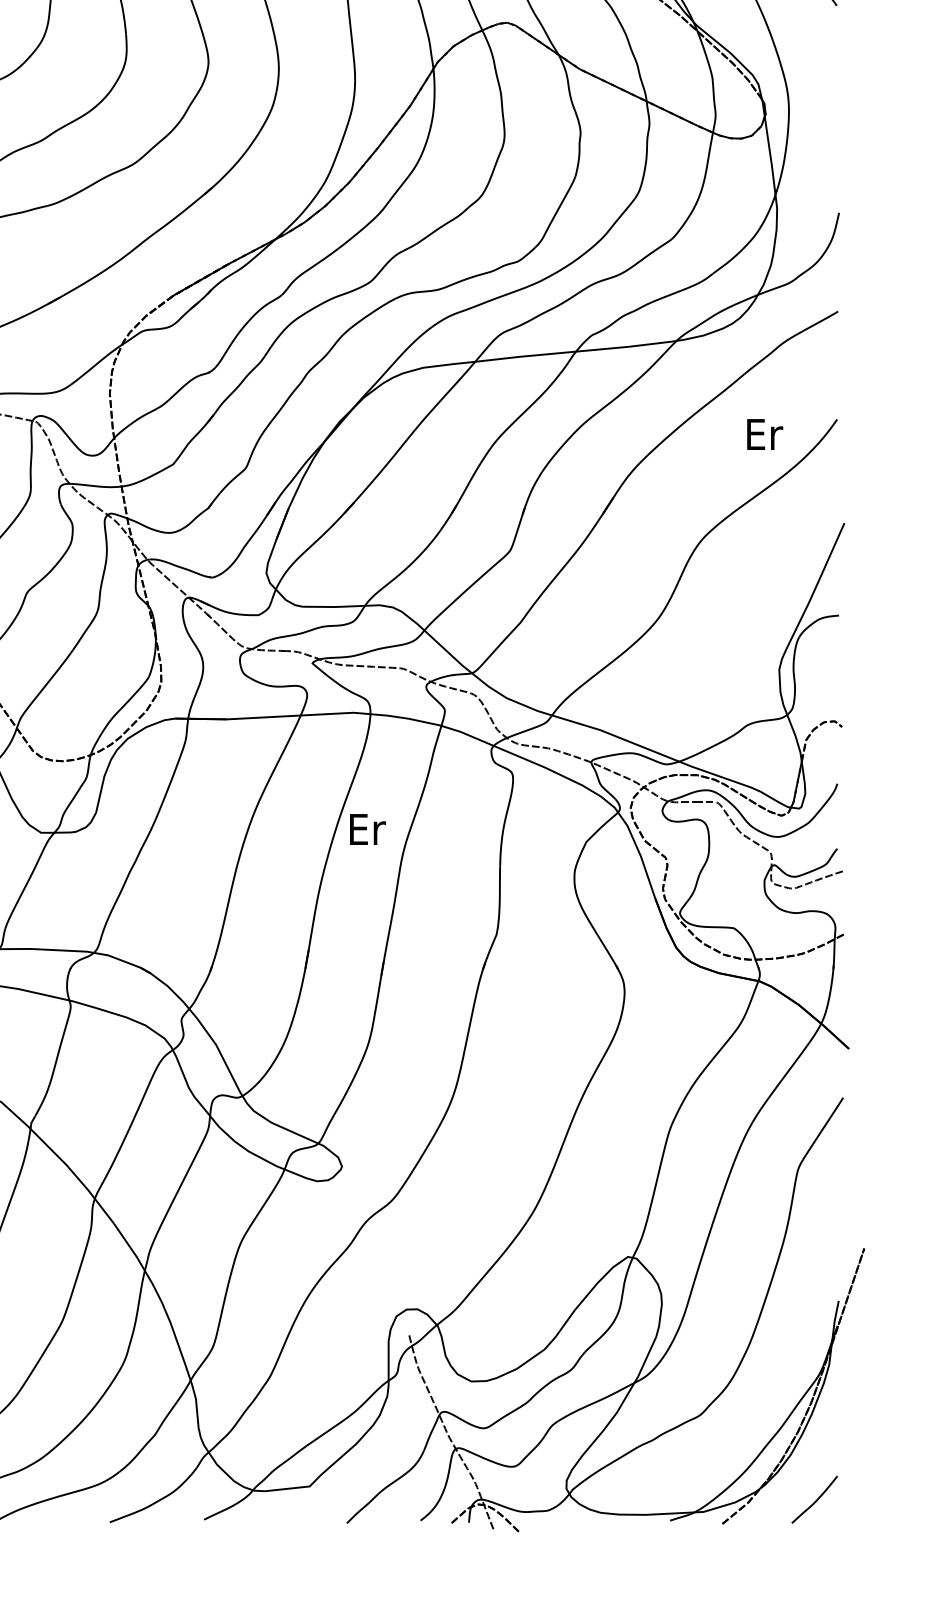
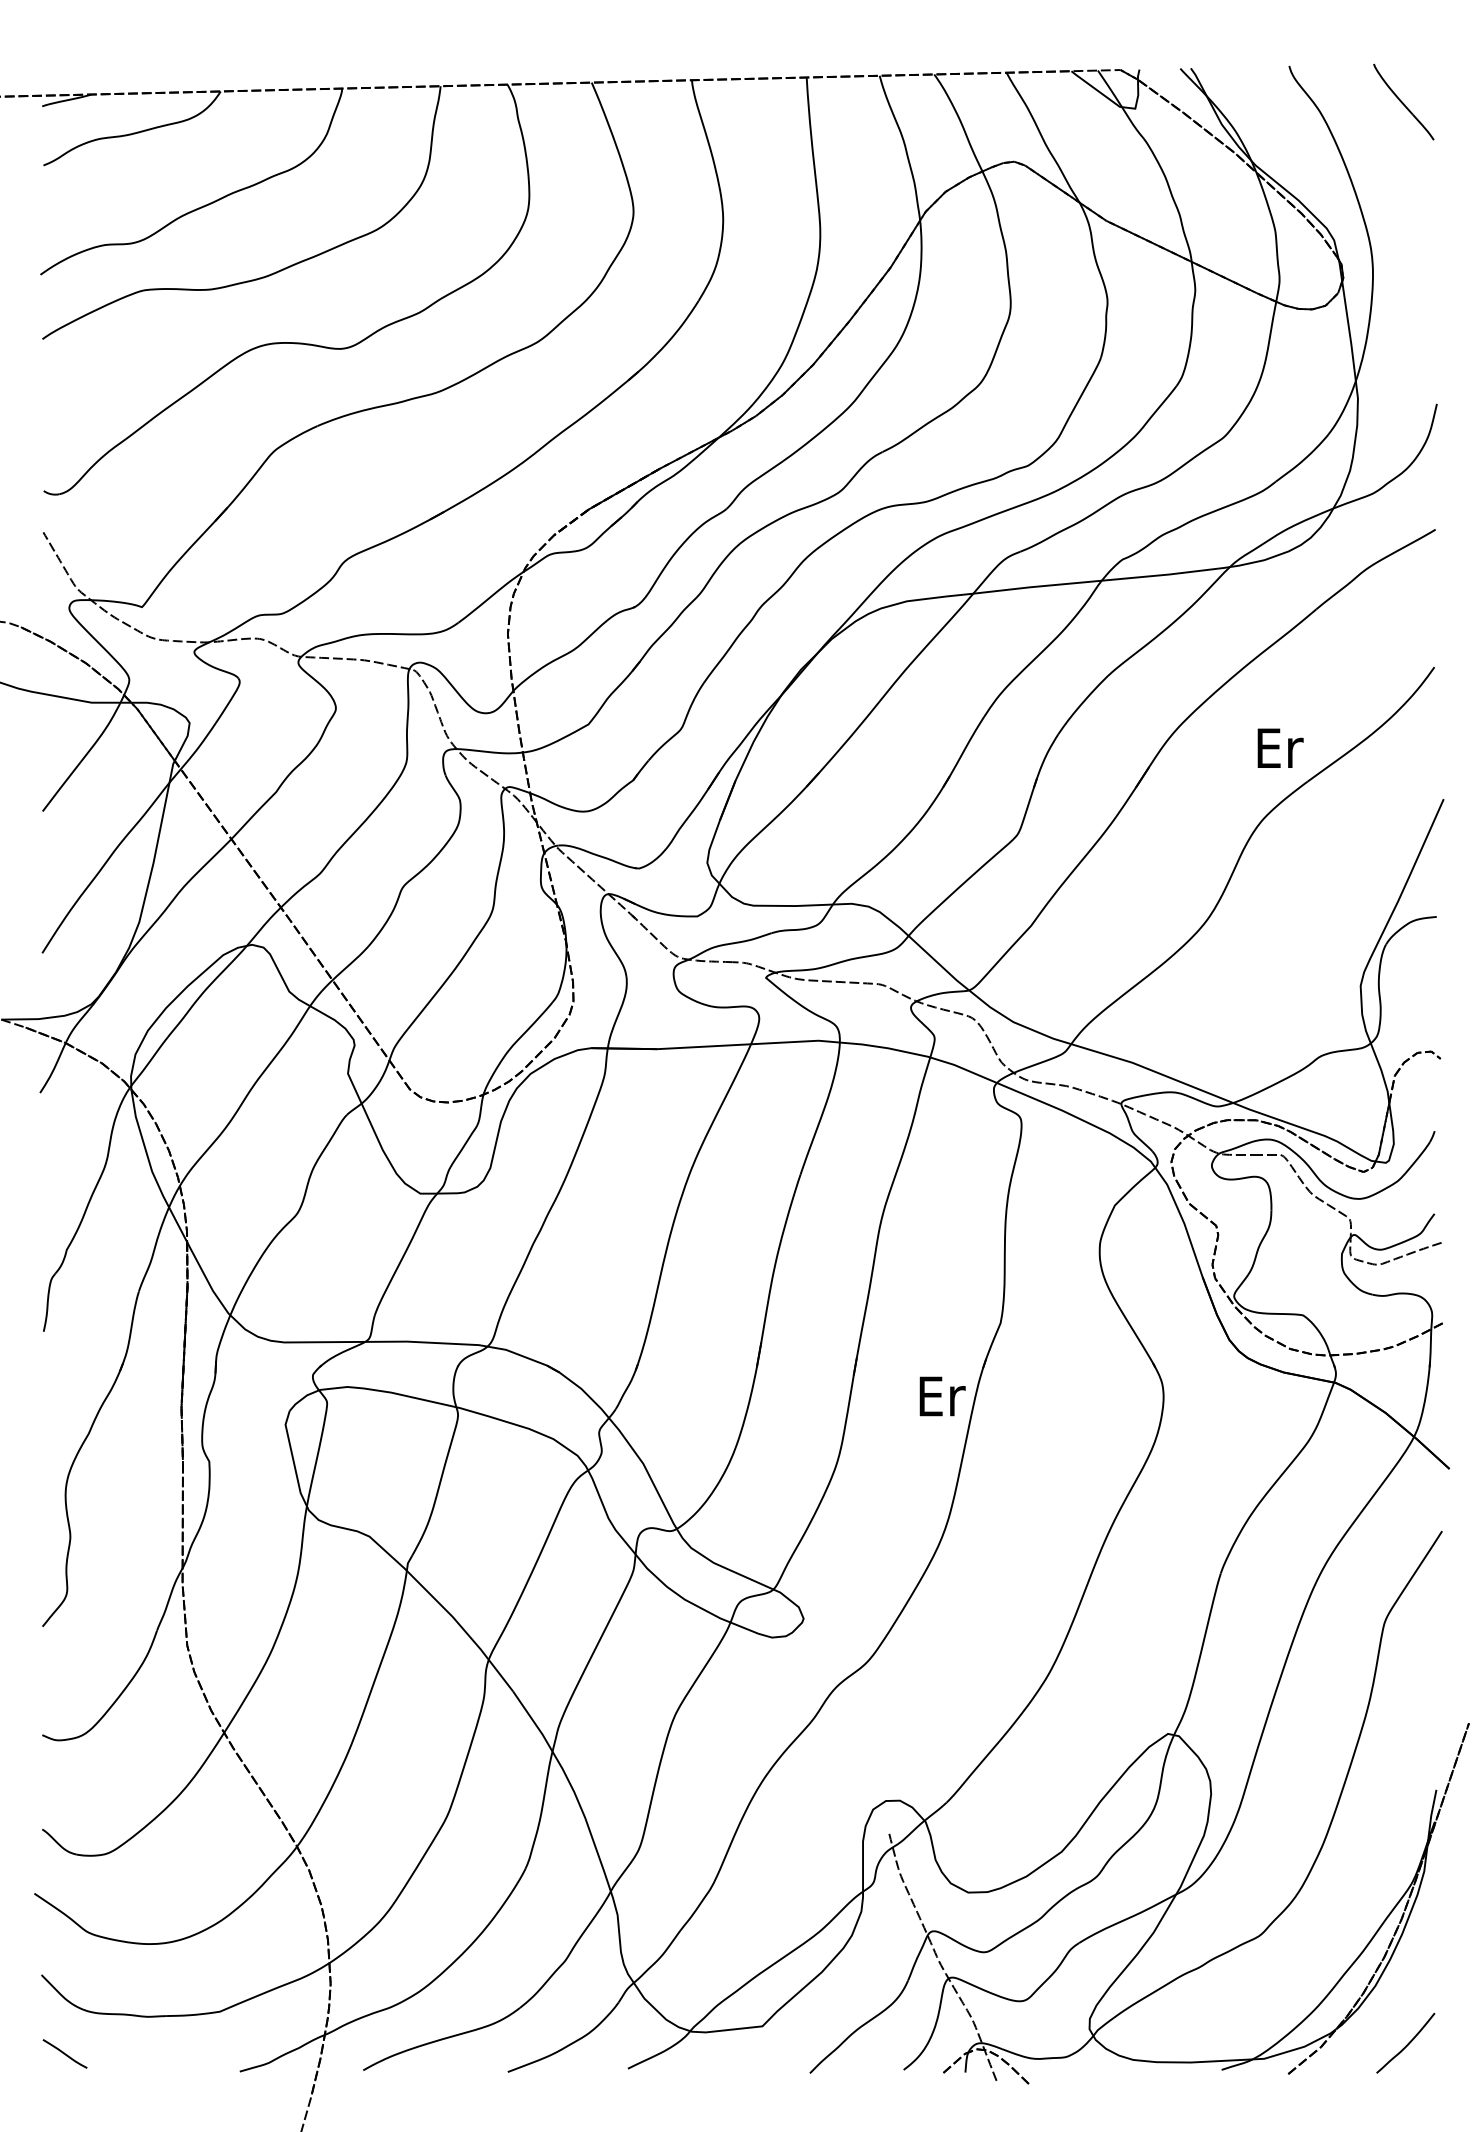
text: (765, 433) -> (1280, 747), moved
text: (367, 829) -> (942, 1396), moved

